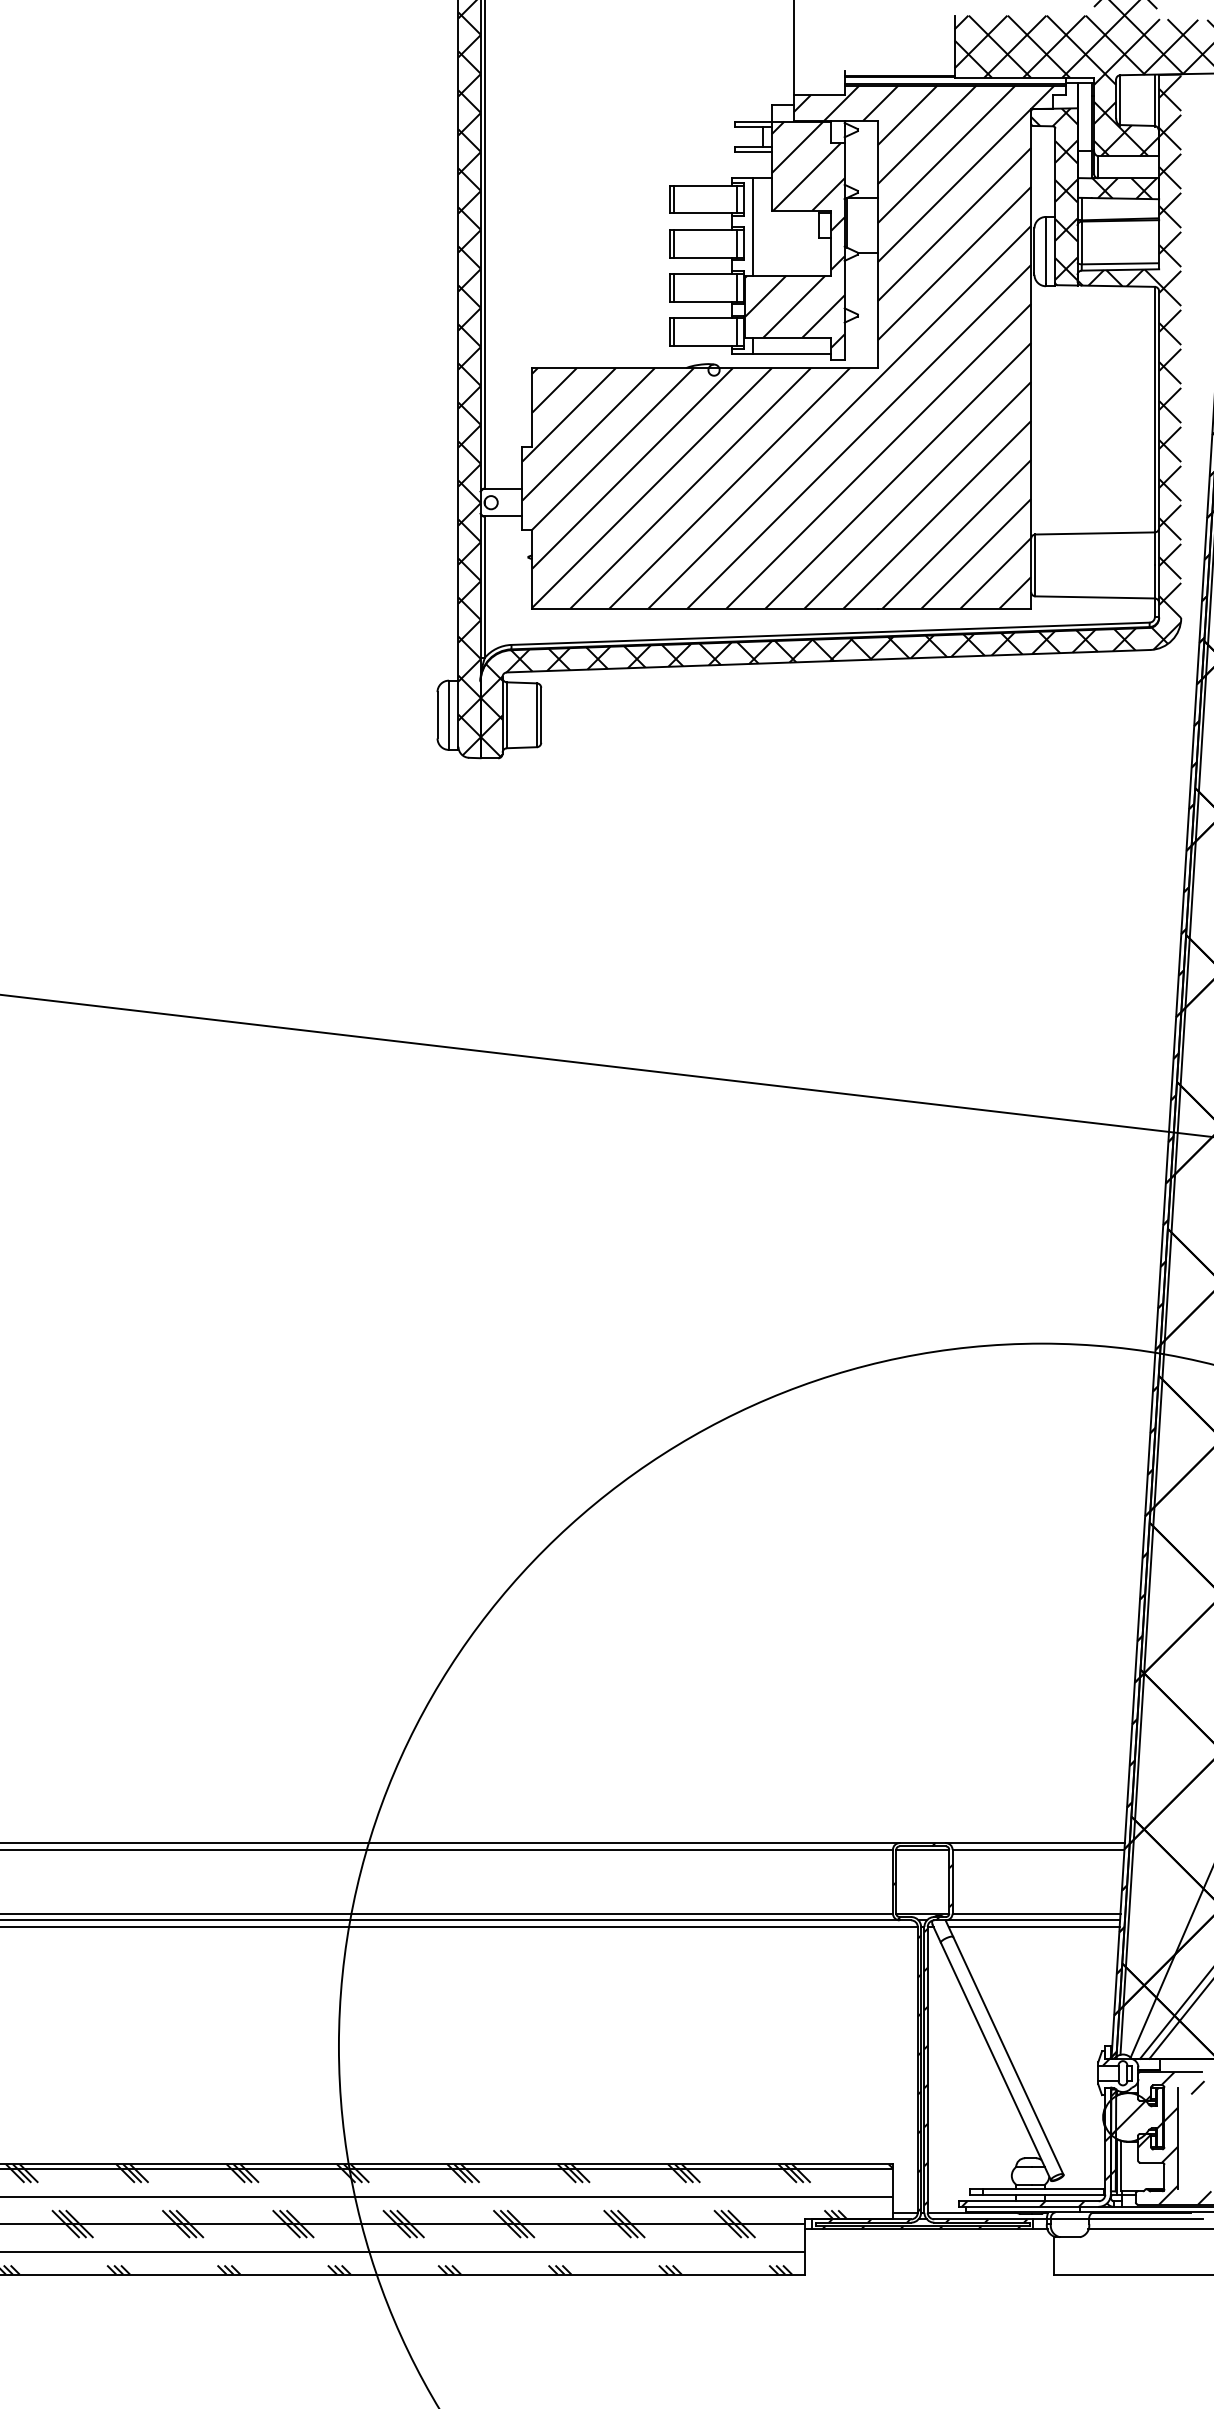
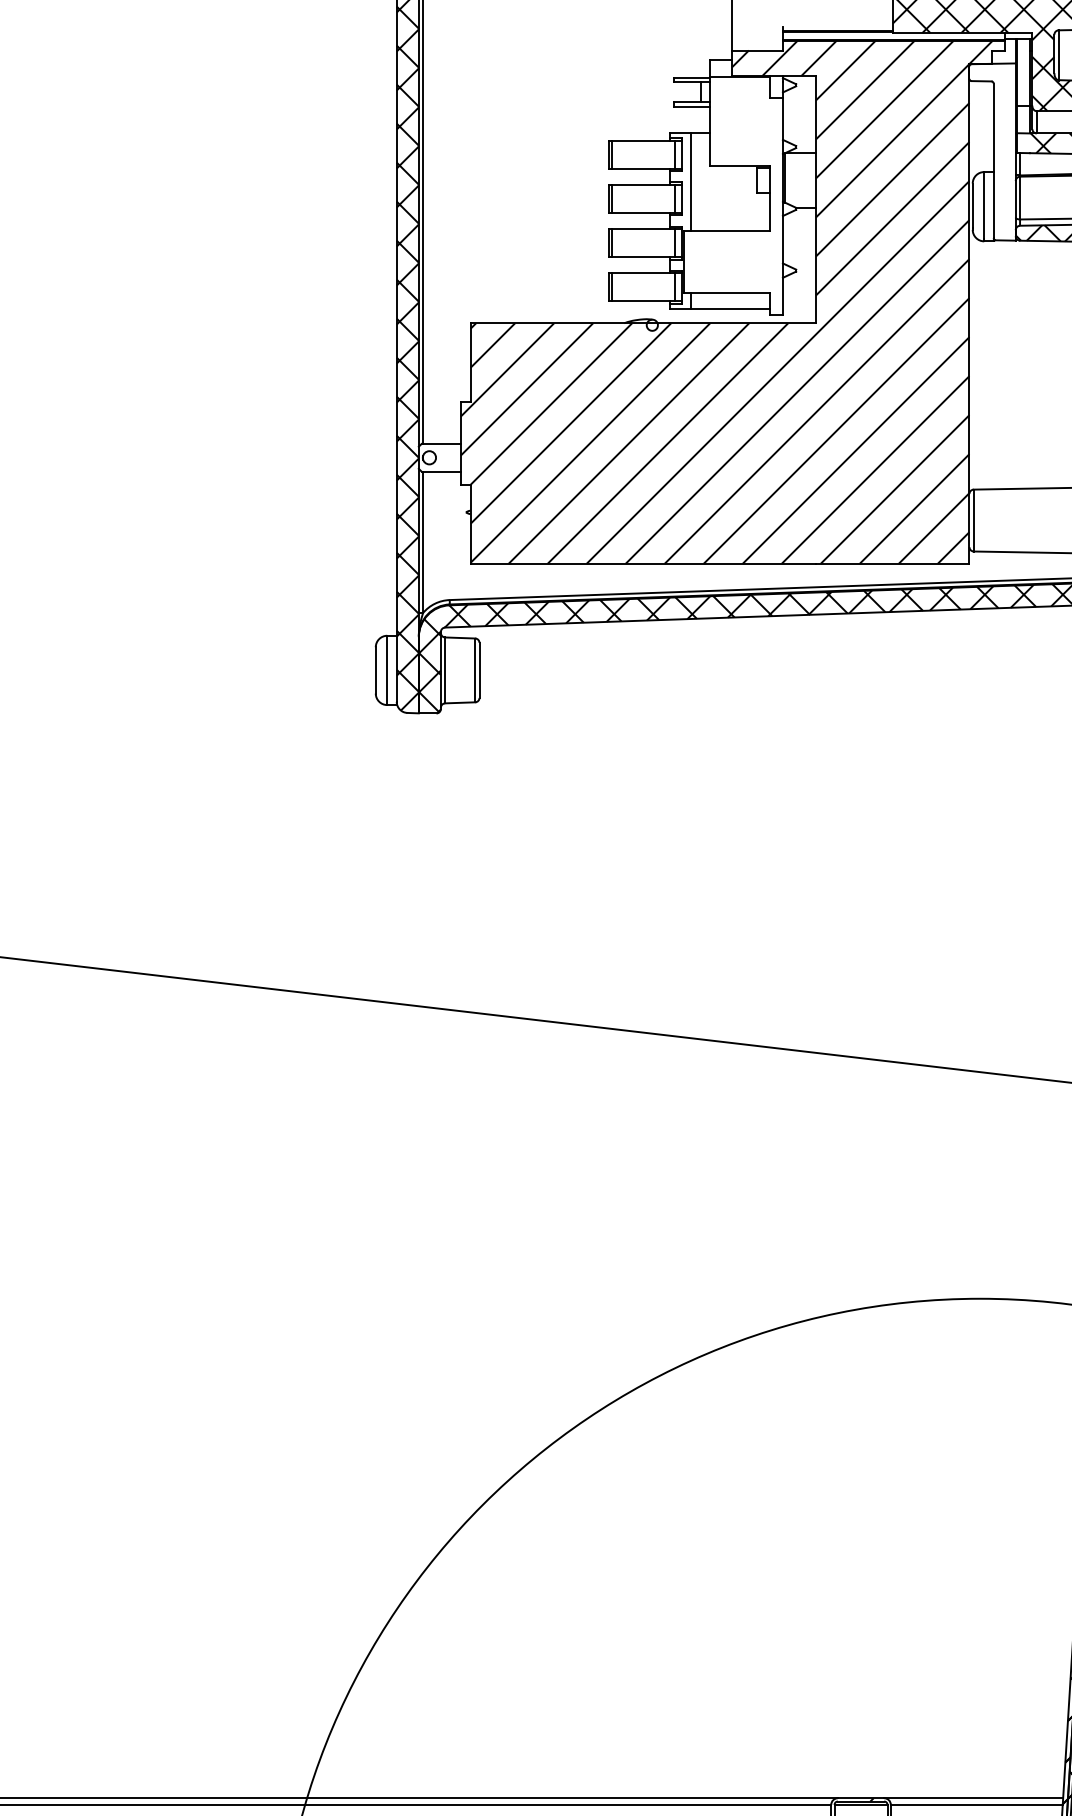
hatch: (1054, 194) -> (992, 149), removed
hatch: (794, 234) -> (732, 189), removed

